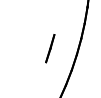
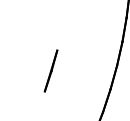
line: (50, 48) -> (51, 70), moved

